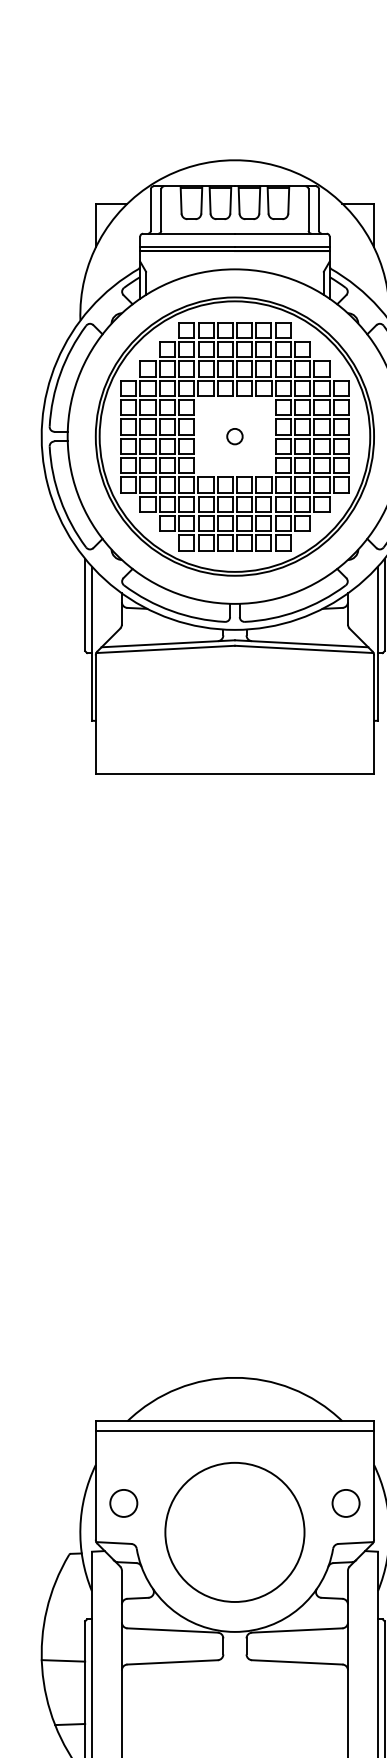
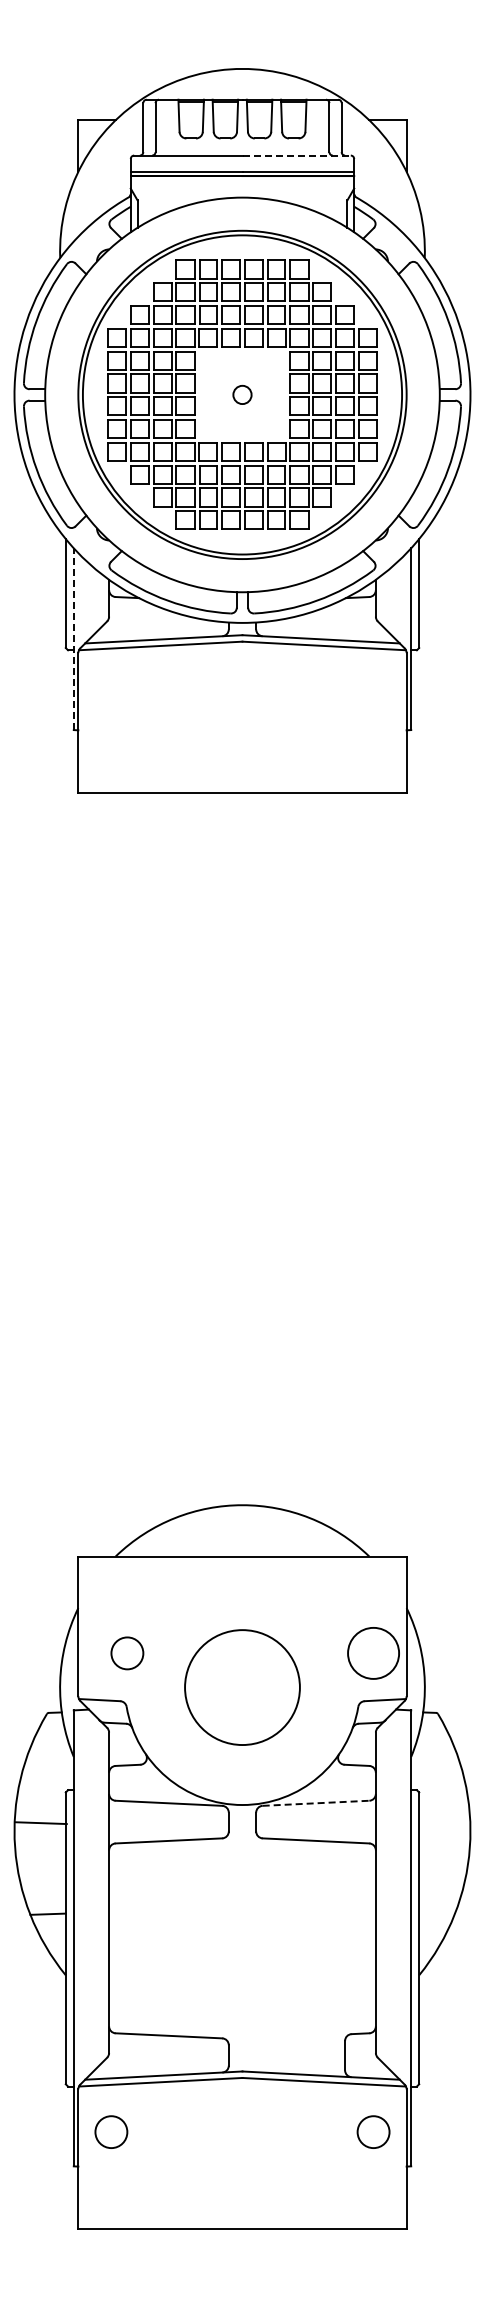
line: (281, 233) -> (297, 155), solid -> dashed
line: (91, 643) -> (73, 639), solid -> dashed
line: (234, 1430) -> (242, 1567), removed
circle: (123, 1503) -> (127, 1653), moved
circle: (346, 1503) -> (373, 1653), size x1.6
circle: (234, 1532) -> (242, 1687), size x0.7
line: (297, 1630) -> (316, 1803), solid -> dashed
line: (62, 1661) -> (40, 1823), moved

